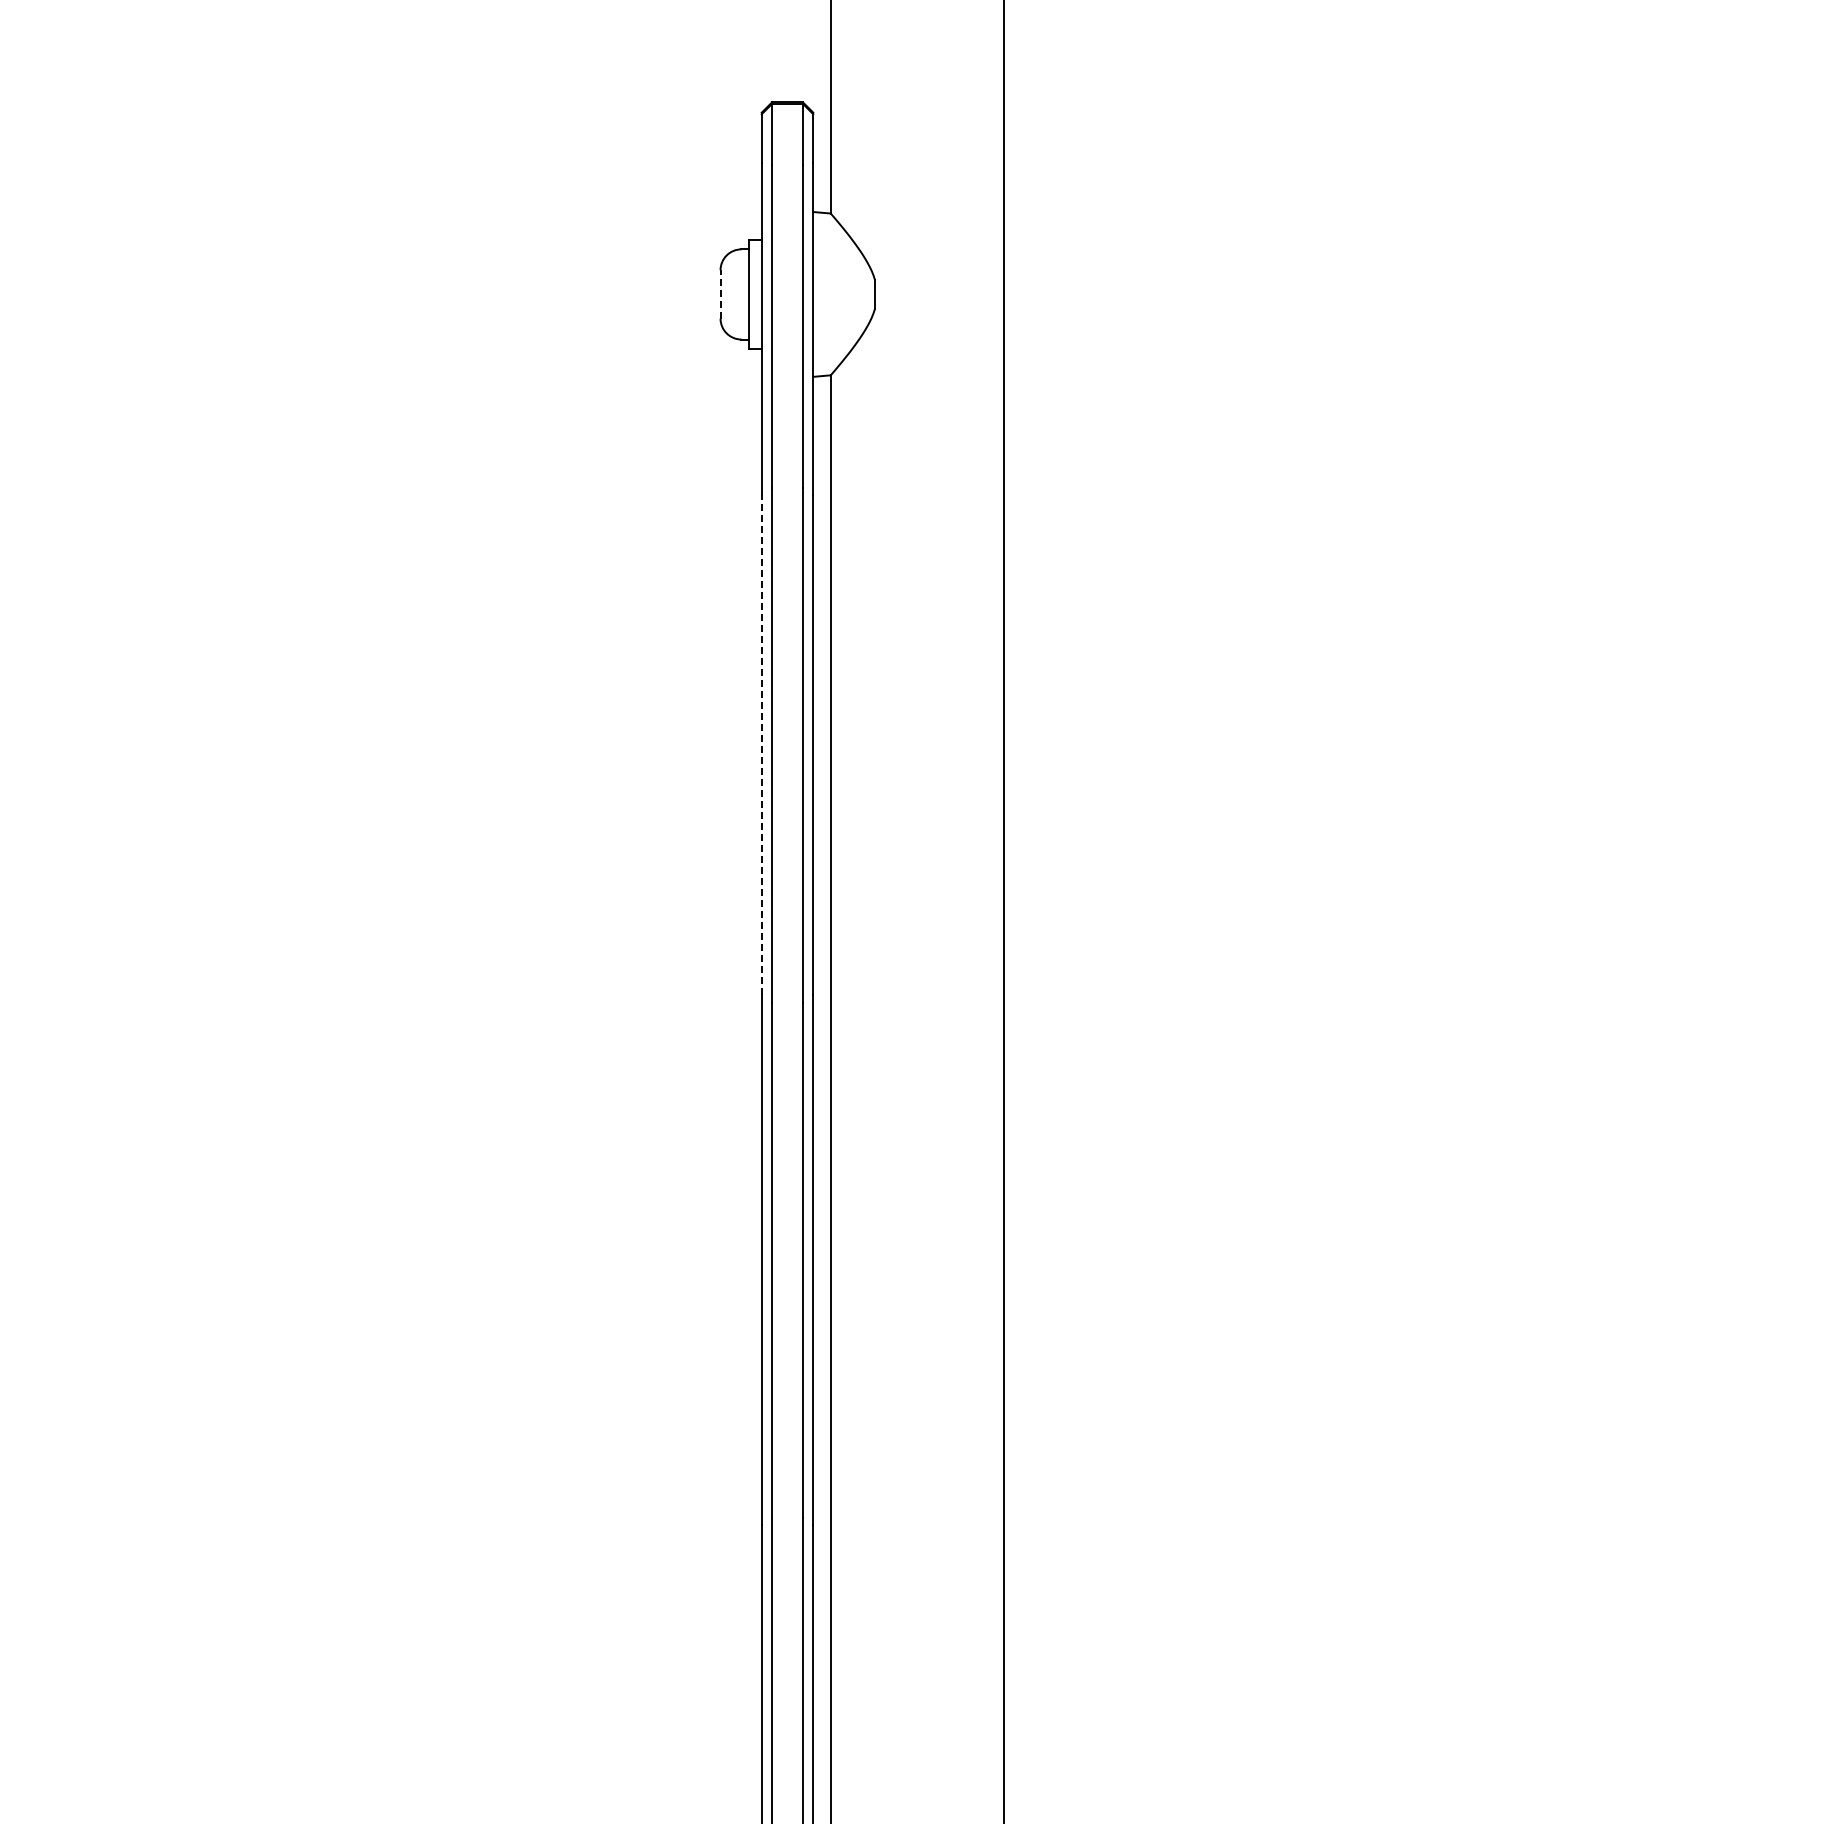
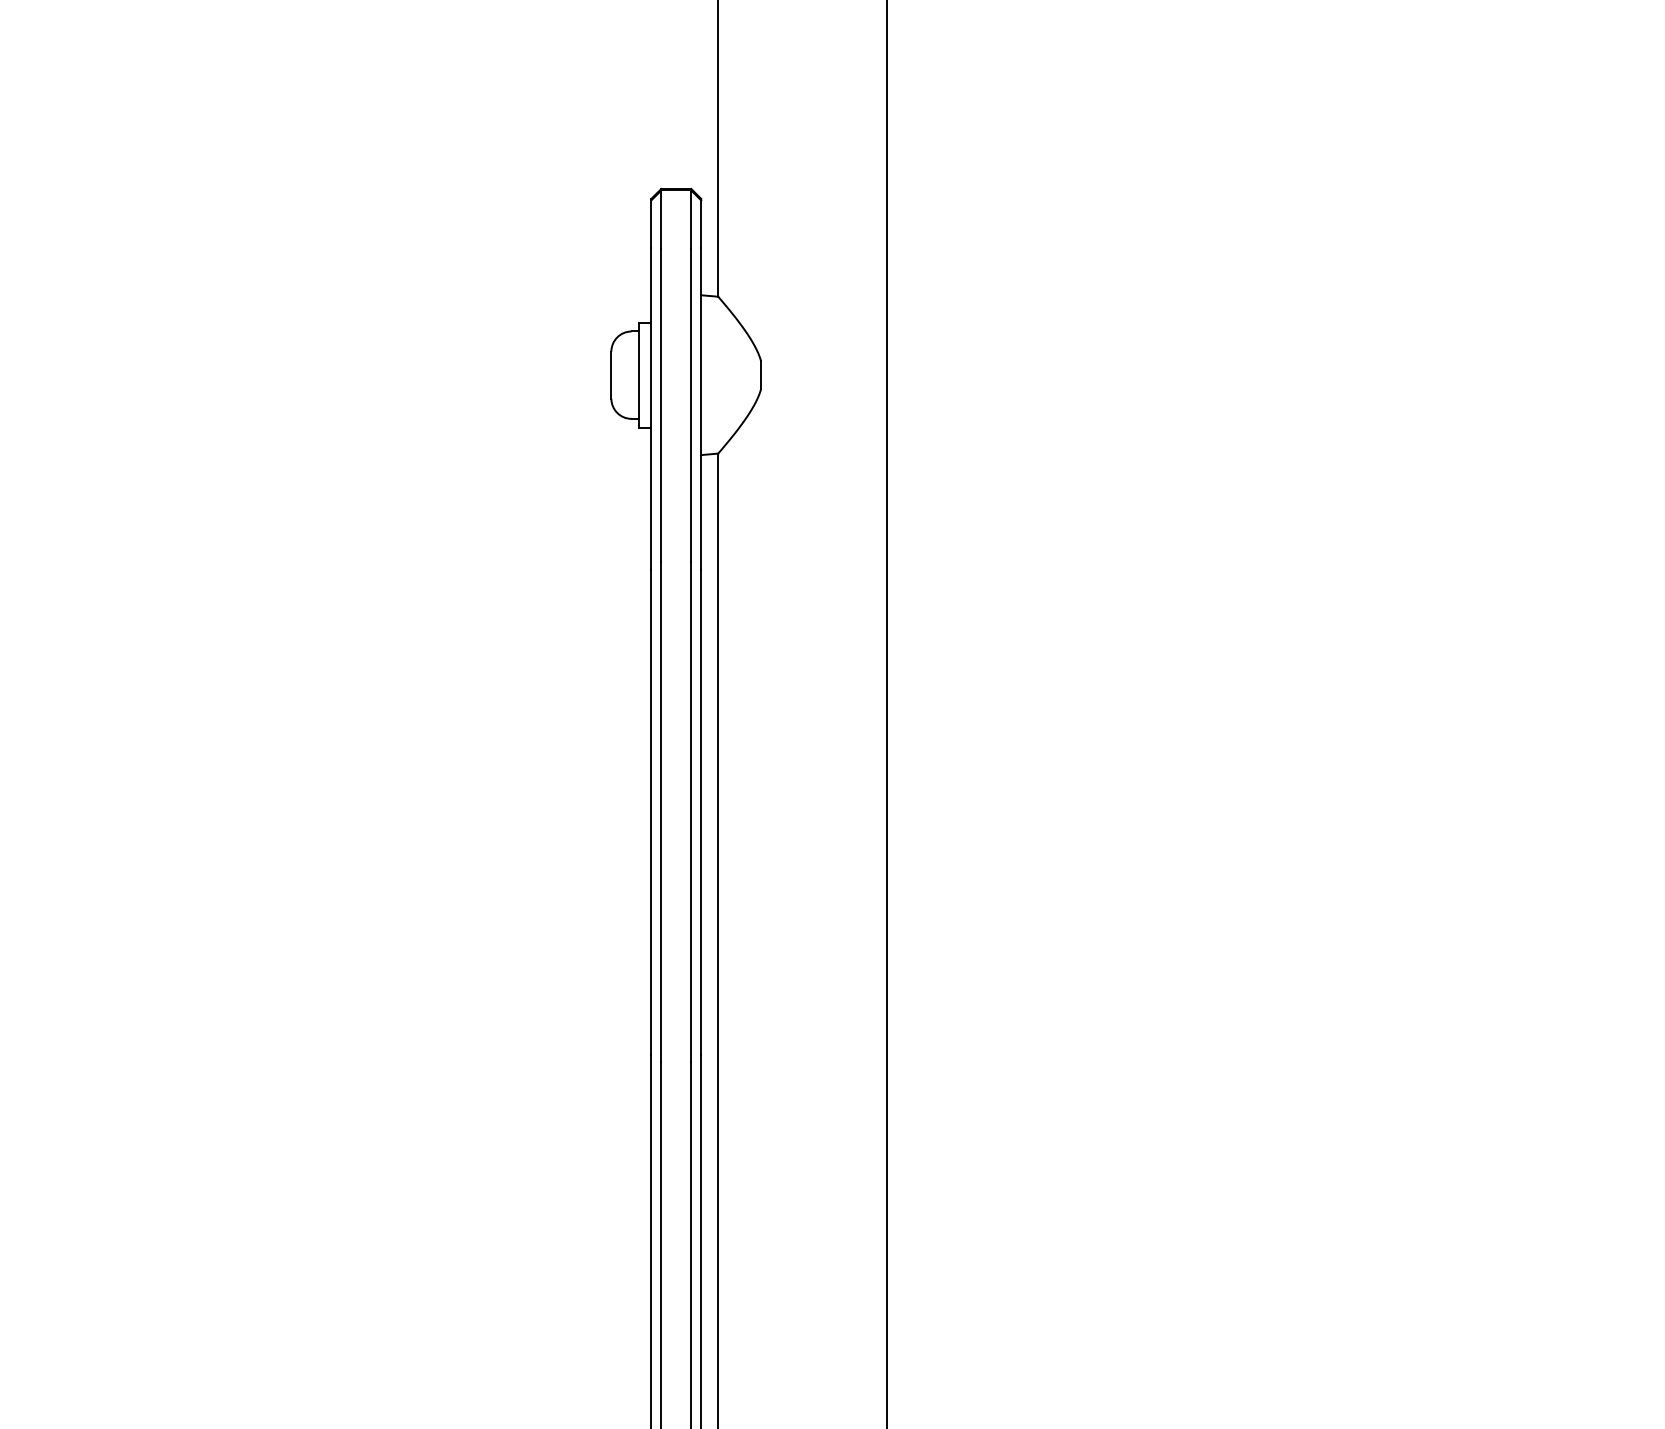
line: (720, 293) -> (611, 374), dashed -> solid
line: (761, 744) -> (651, 811), dashed -> solid

